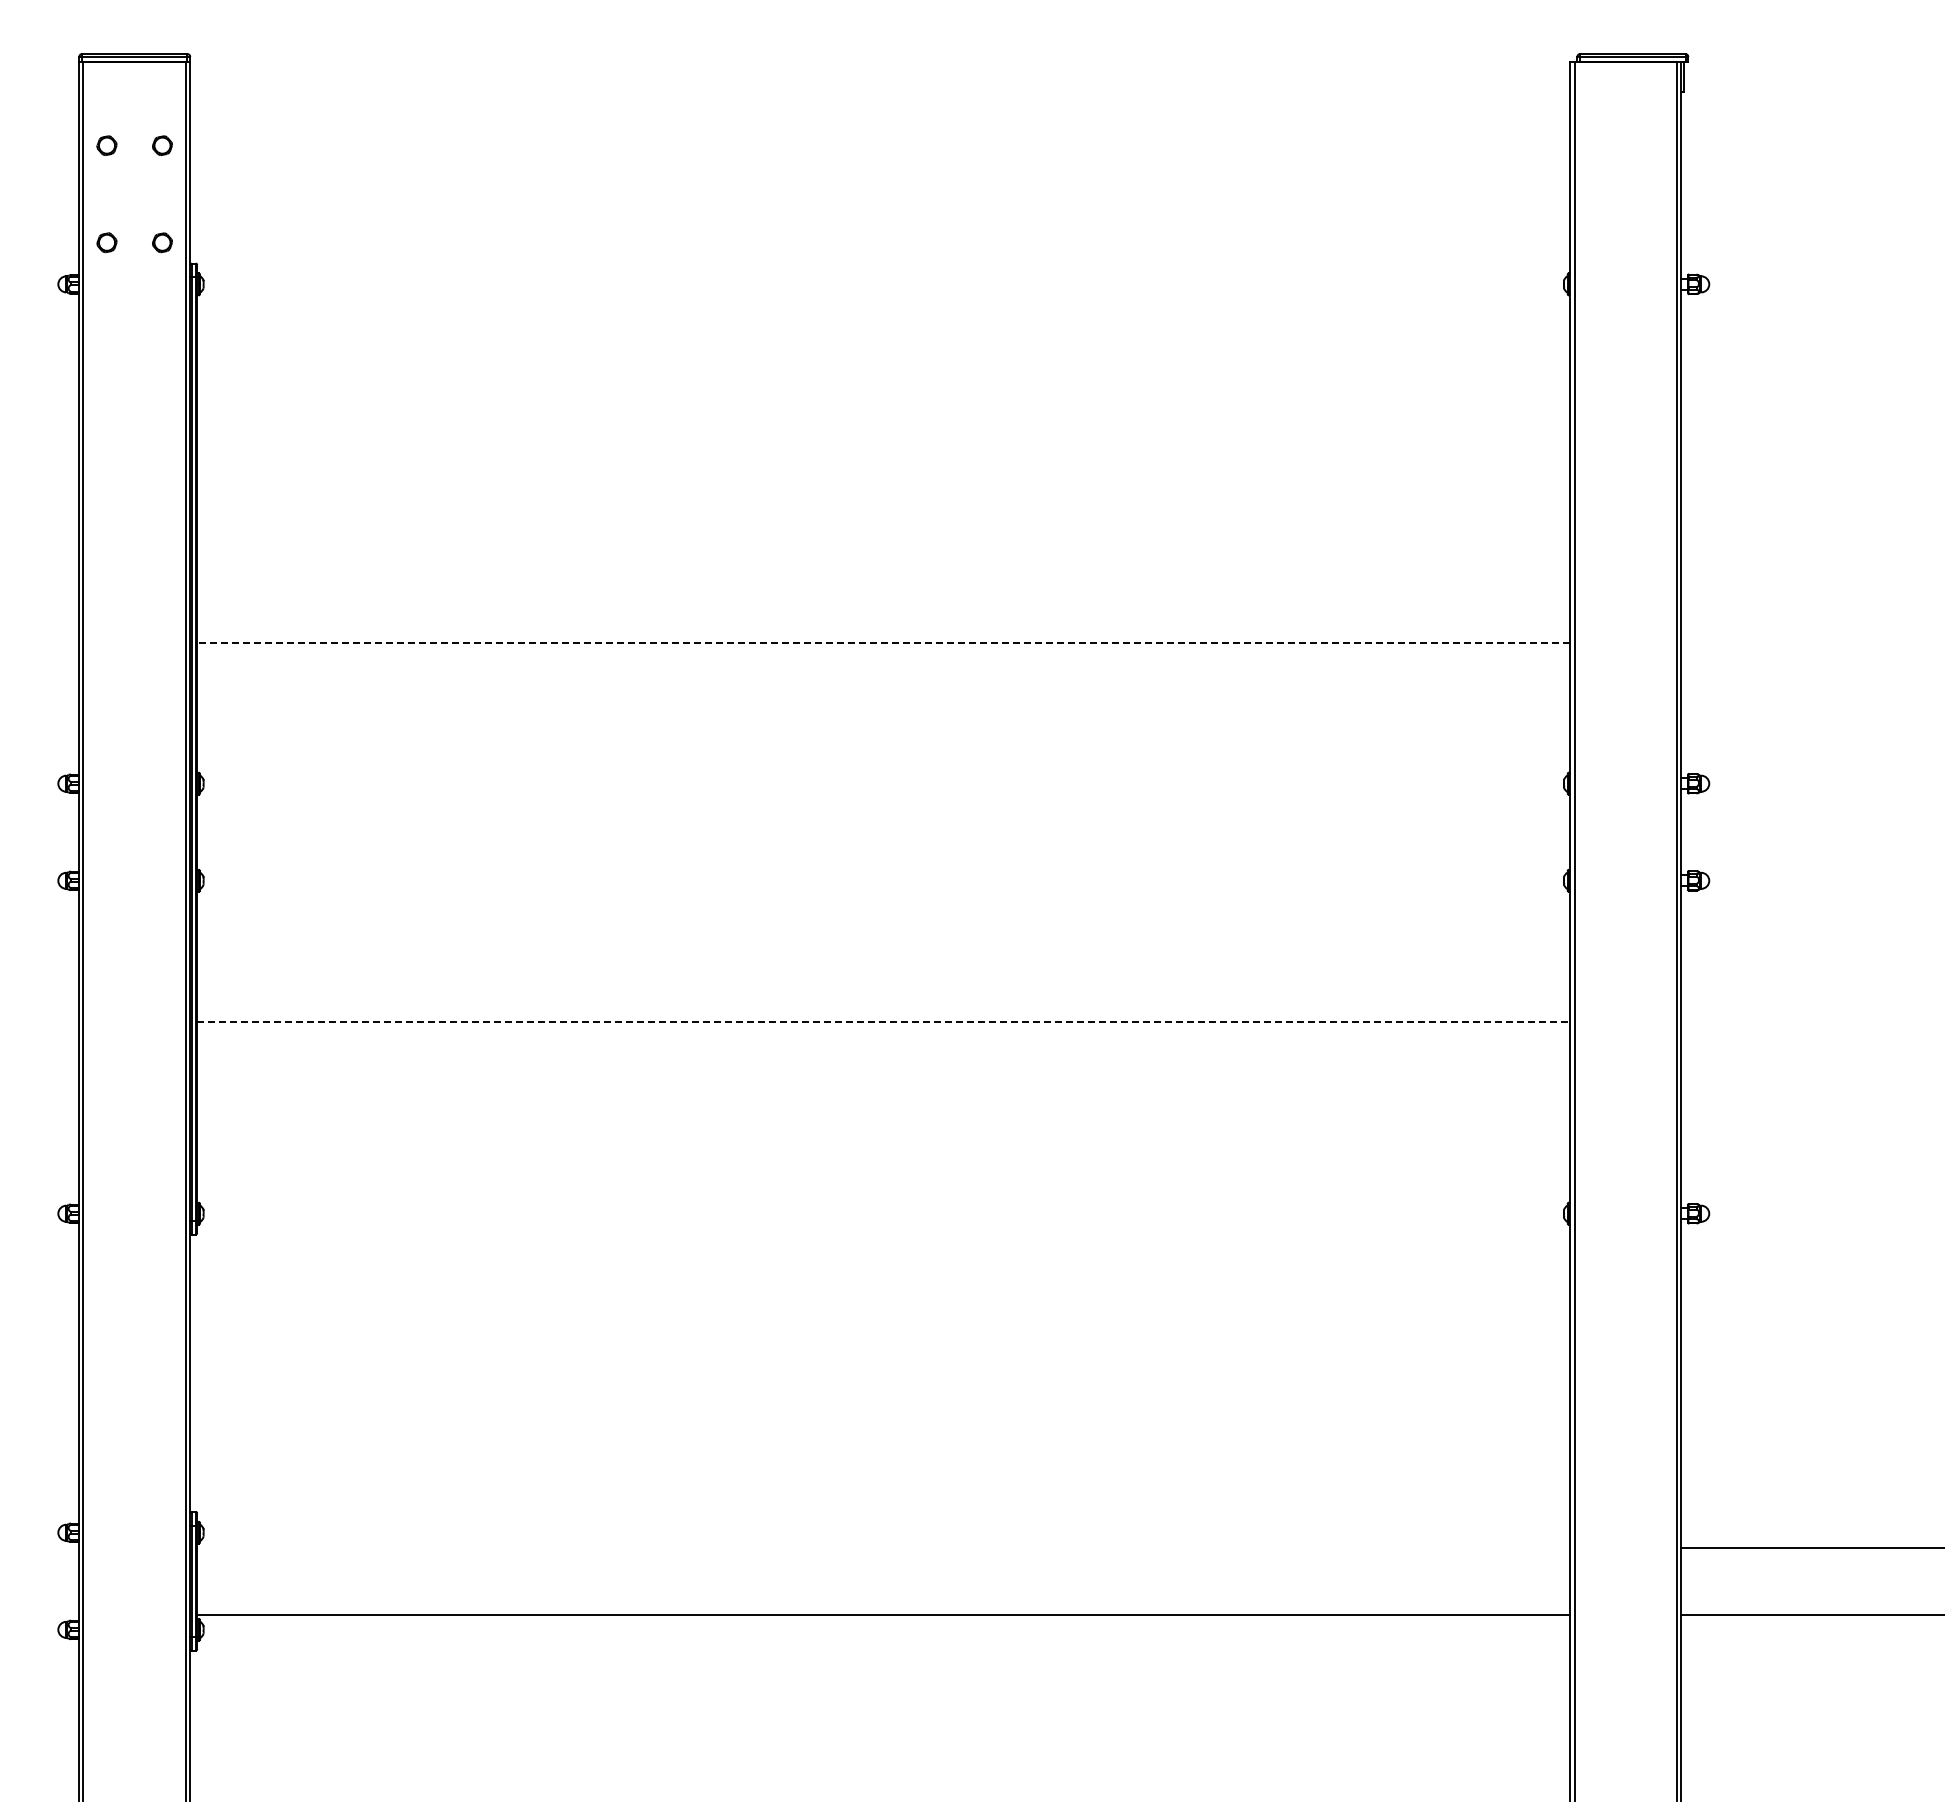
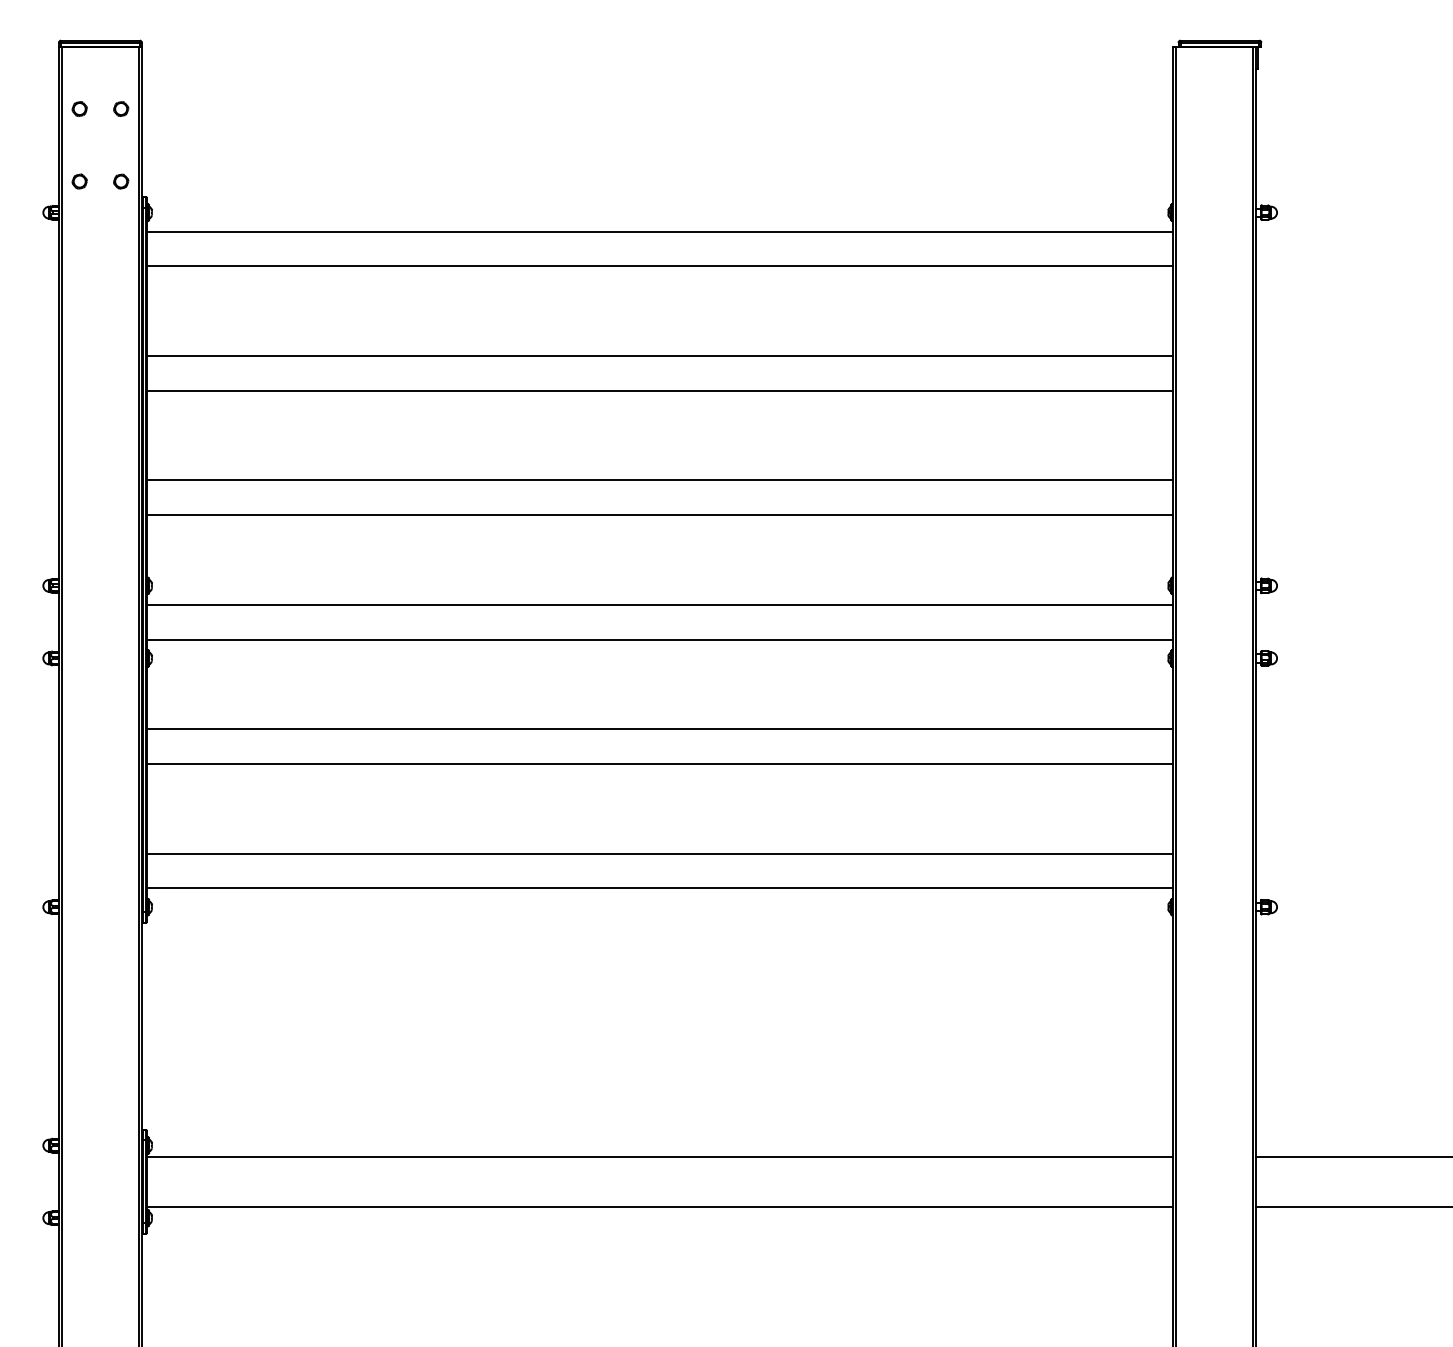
line: (883, 309) -> (659, 231), added
line: (883, 356) -> (659, 266), added
line: (883, 476) -> (659, 356), added
line: (883, 522) -> (659, 390), added
line: (883, 642) -> (659, 480), dashed -> solid
line: (883, 689) -> (659, 515), added
line: (883, 808) -> (659, 604), added
line: (883, 855) -> (659, 639), added
line: (883, 975) -> (659, 729), added
line: (883, 1022) -> (659, 764), dashed -> solid
line: (883, 1141) -> (659, 853), added
line: (883, 1188) -> (659, 888), added
line: (883, 1547) -> (659, 1156), added

